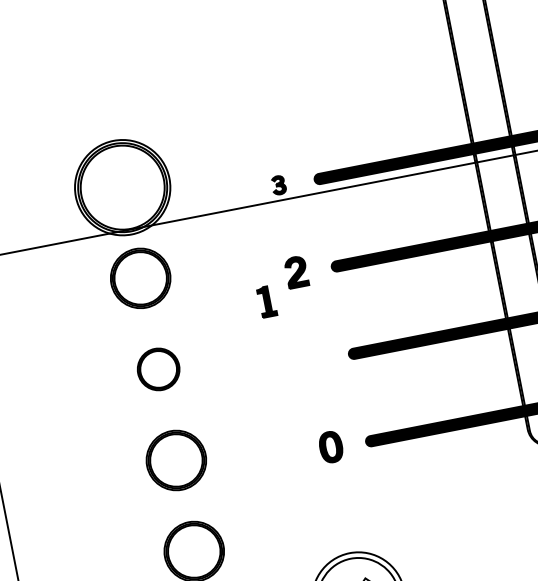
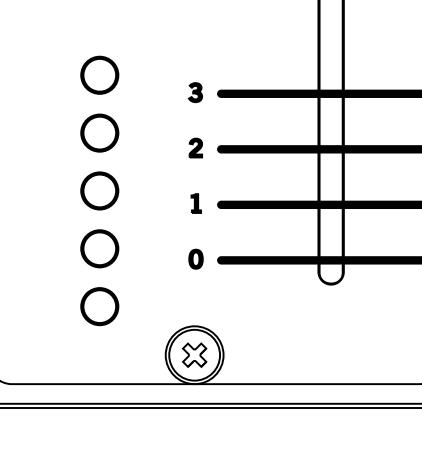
part: (278, 184) -> (195, 92), size x1.67
part: (122, 186) -> (99, 74), size x0.62
part: (265, 301) -> (195, 203), moved
part: (157, 368) -> (99, 190), size x1.43

